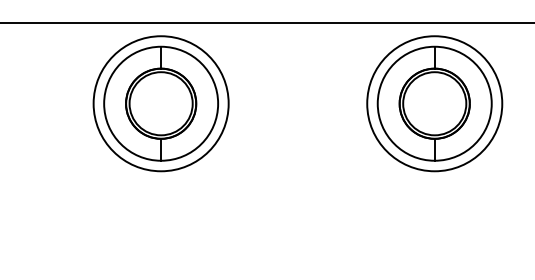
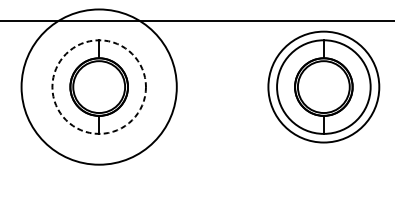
circle: (160, 103) -> (98, 86), size x1.4
circle: (161, 103) -> (99, 86), solid -> dashed

